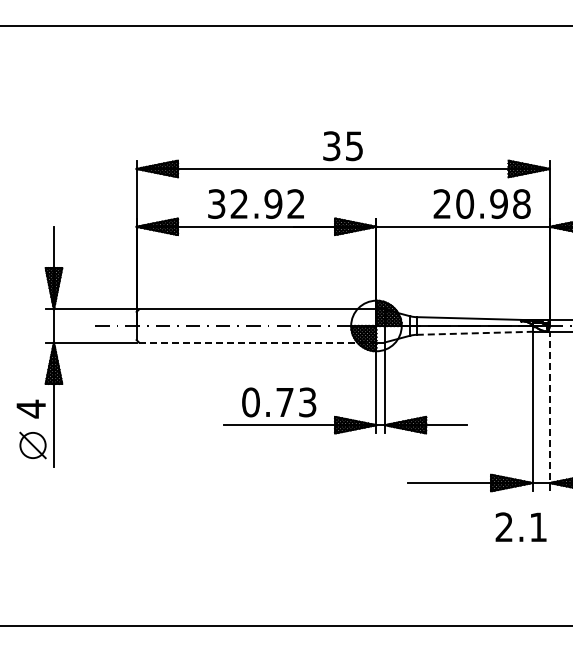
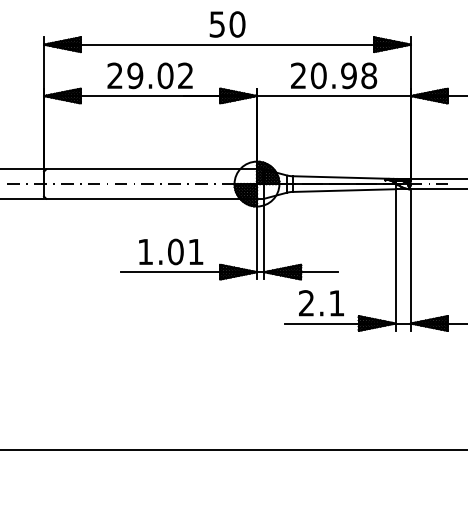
text: (343, 146) -> (227, 24), 35 -> 50
text: (245, 203) -> (140, 75), 32.92 -> 29.02
text: (481, 203) -> (333, 75), moved
line: (474, 333) -> (344, 190), dashed -> solid
line: (257, 342) -> (151, 198), dashed -> solid
text: (279, 402) -> (170, 252), 0.73 -> 1.01
line: (549, 411) -> (410, 260), dashed -> solid
text: (520, 526) -> (320, 302), moved

